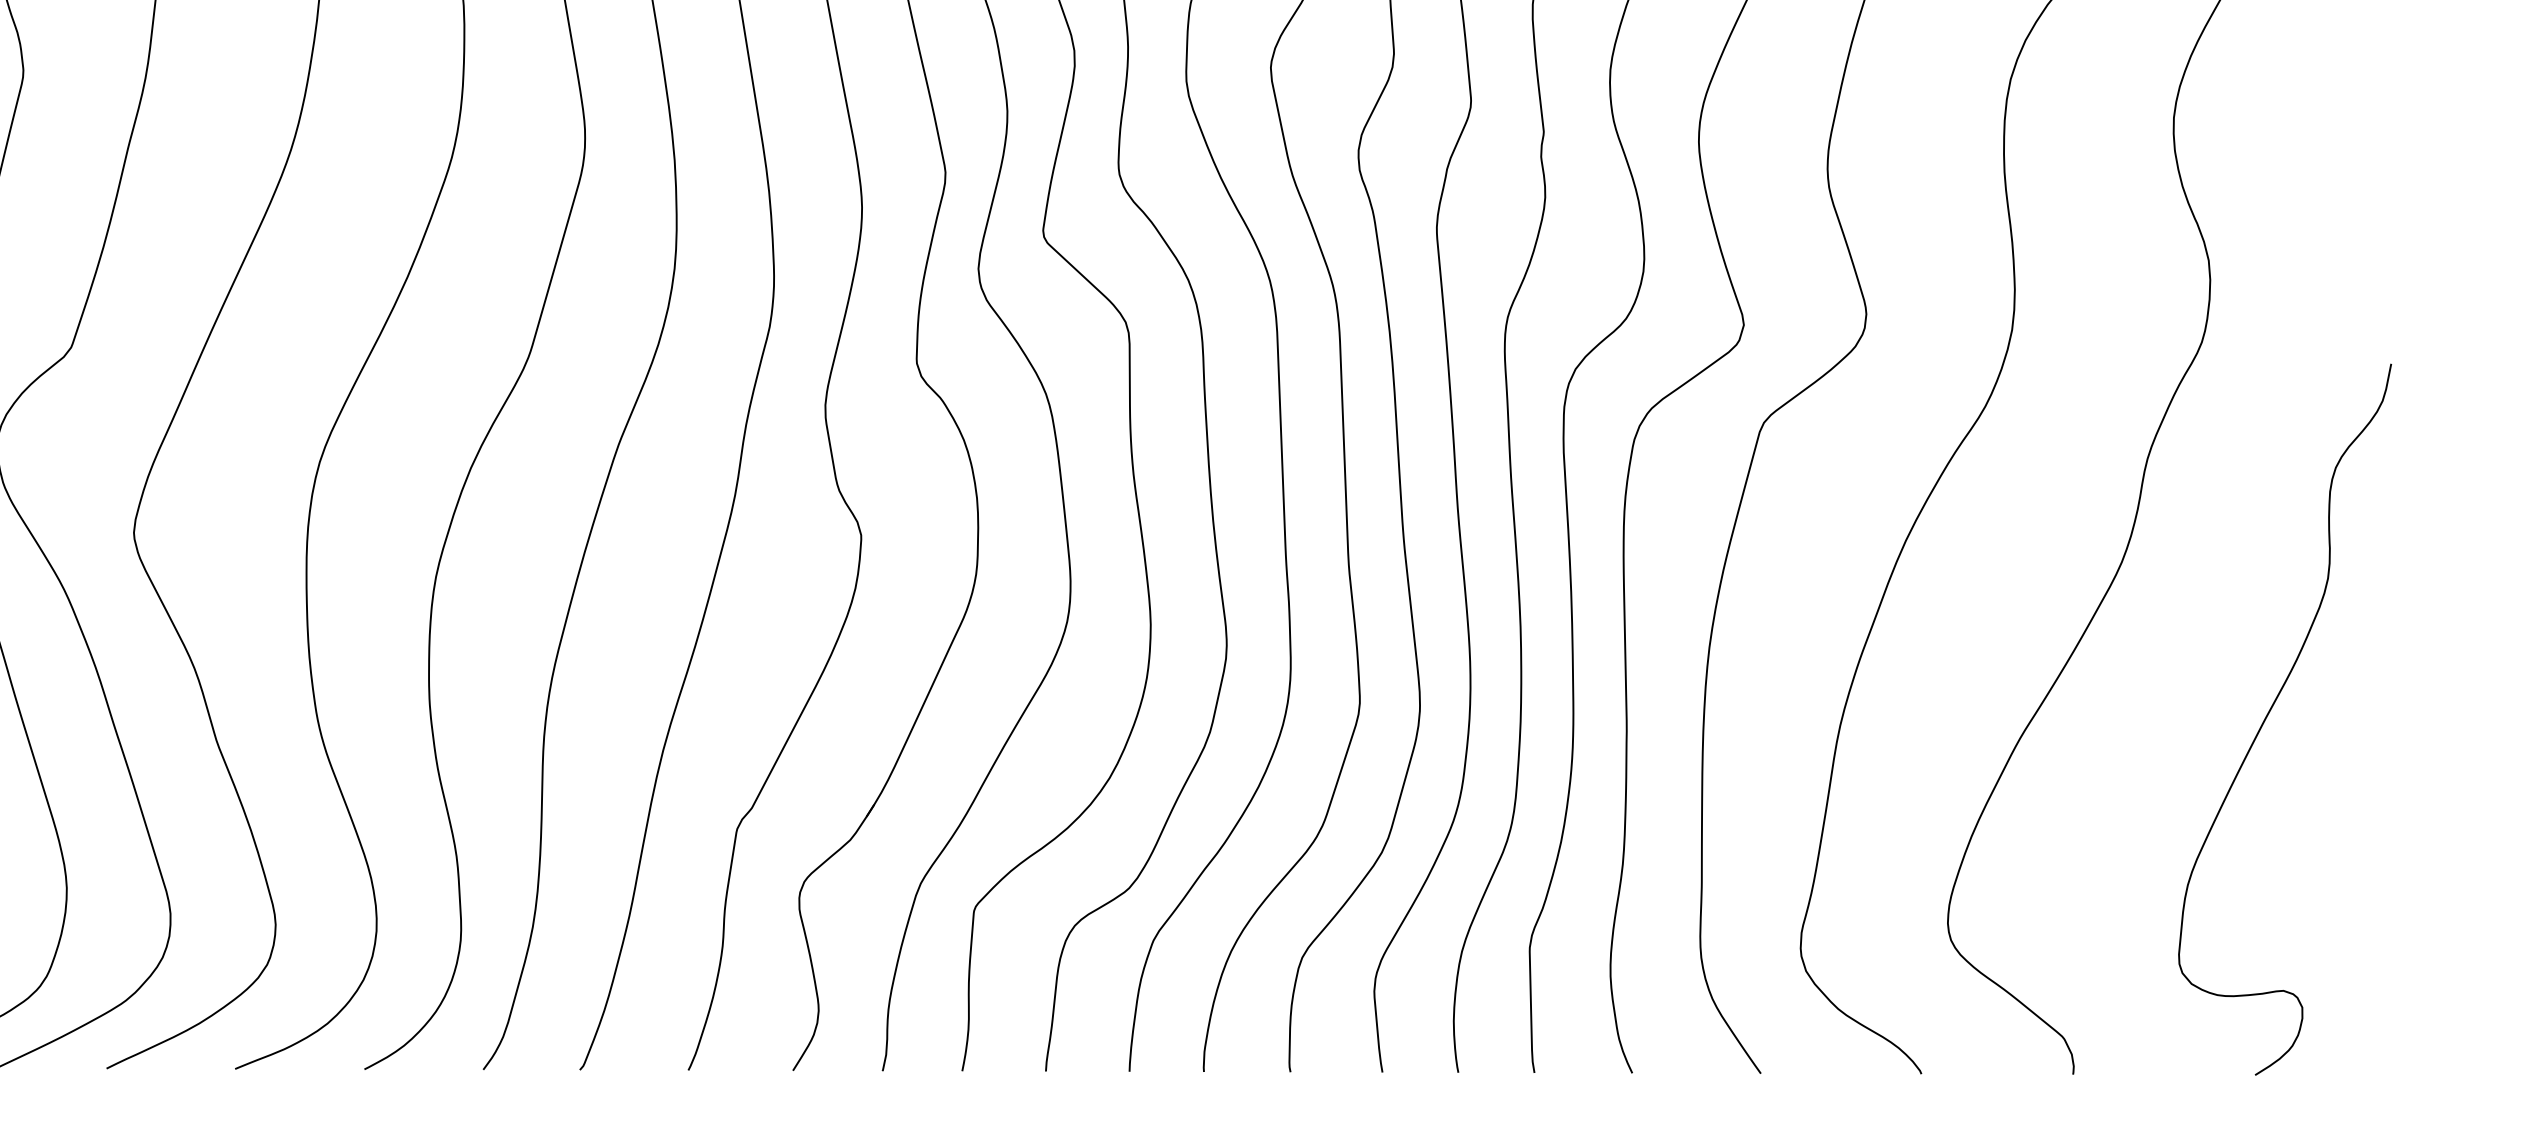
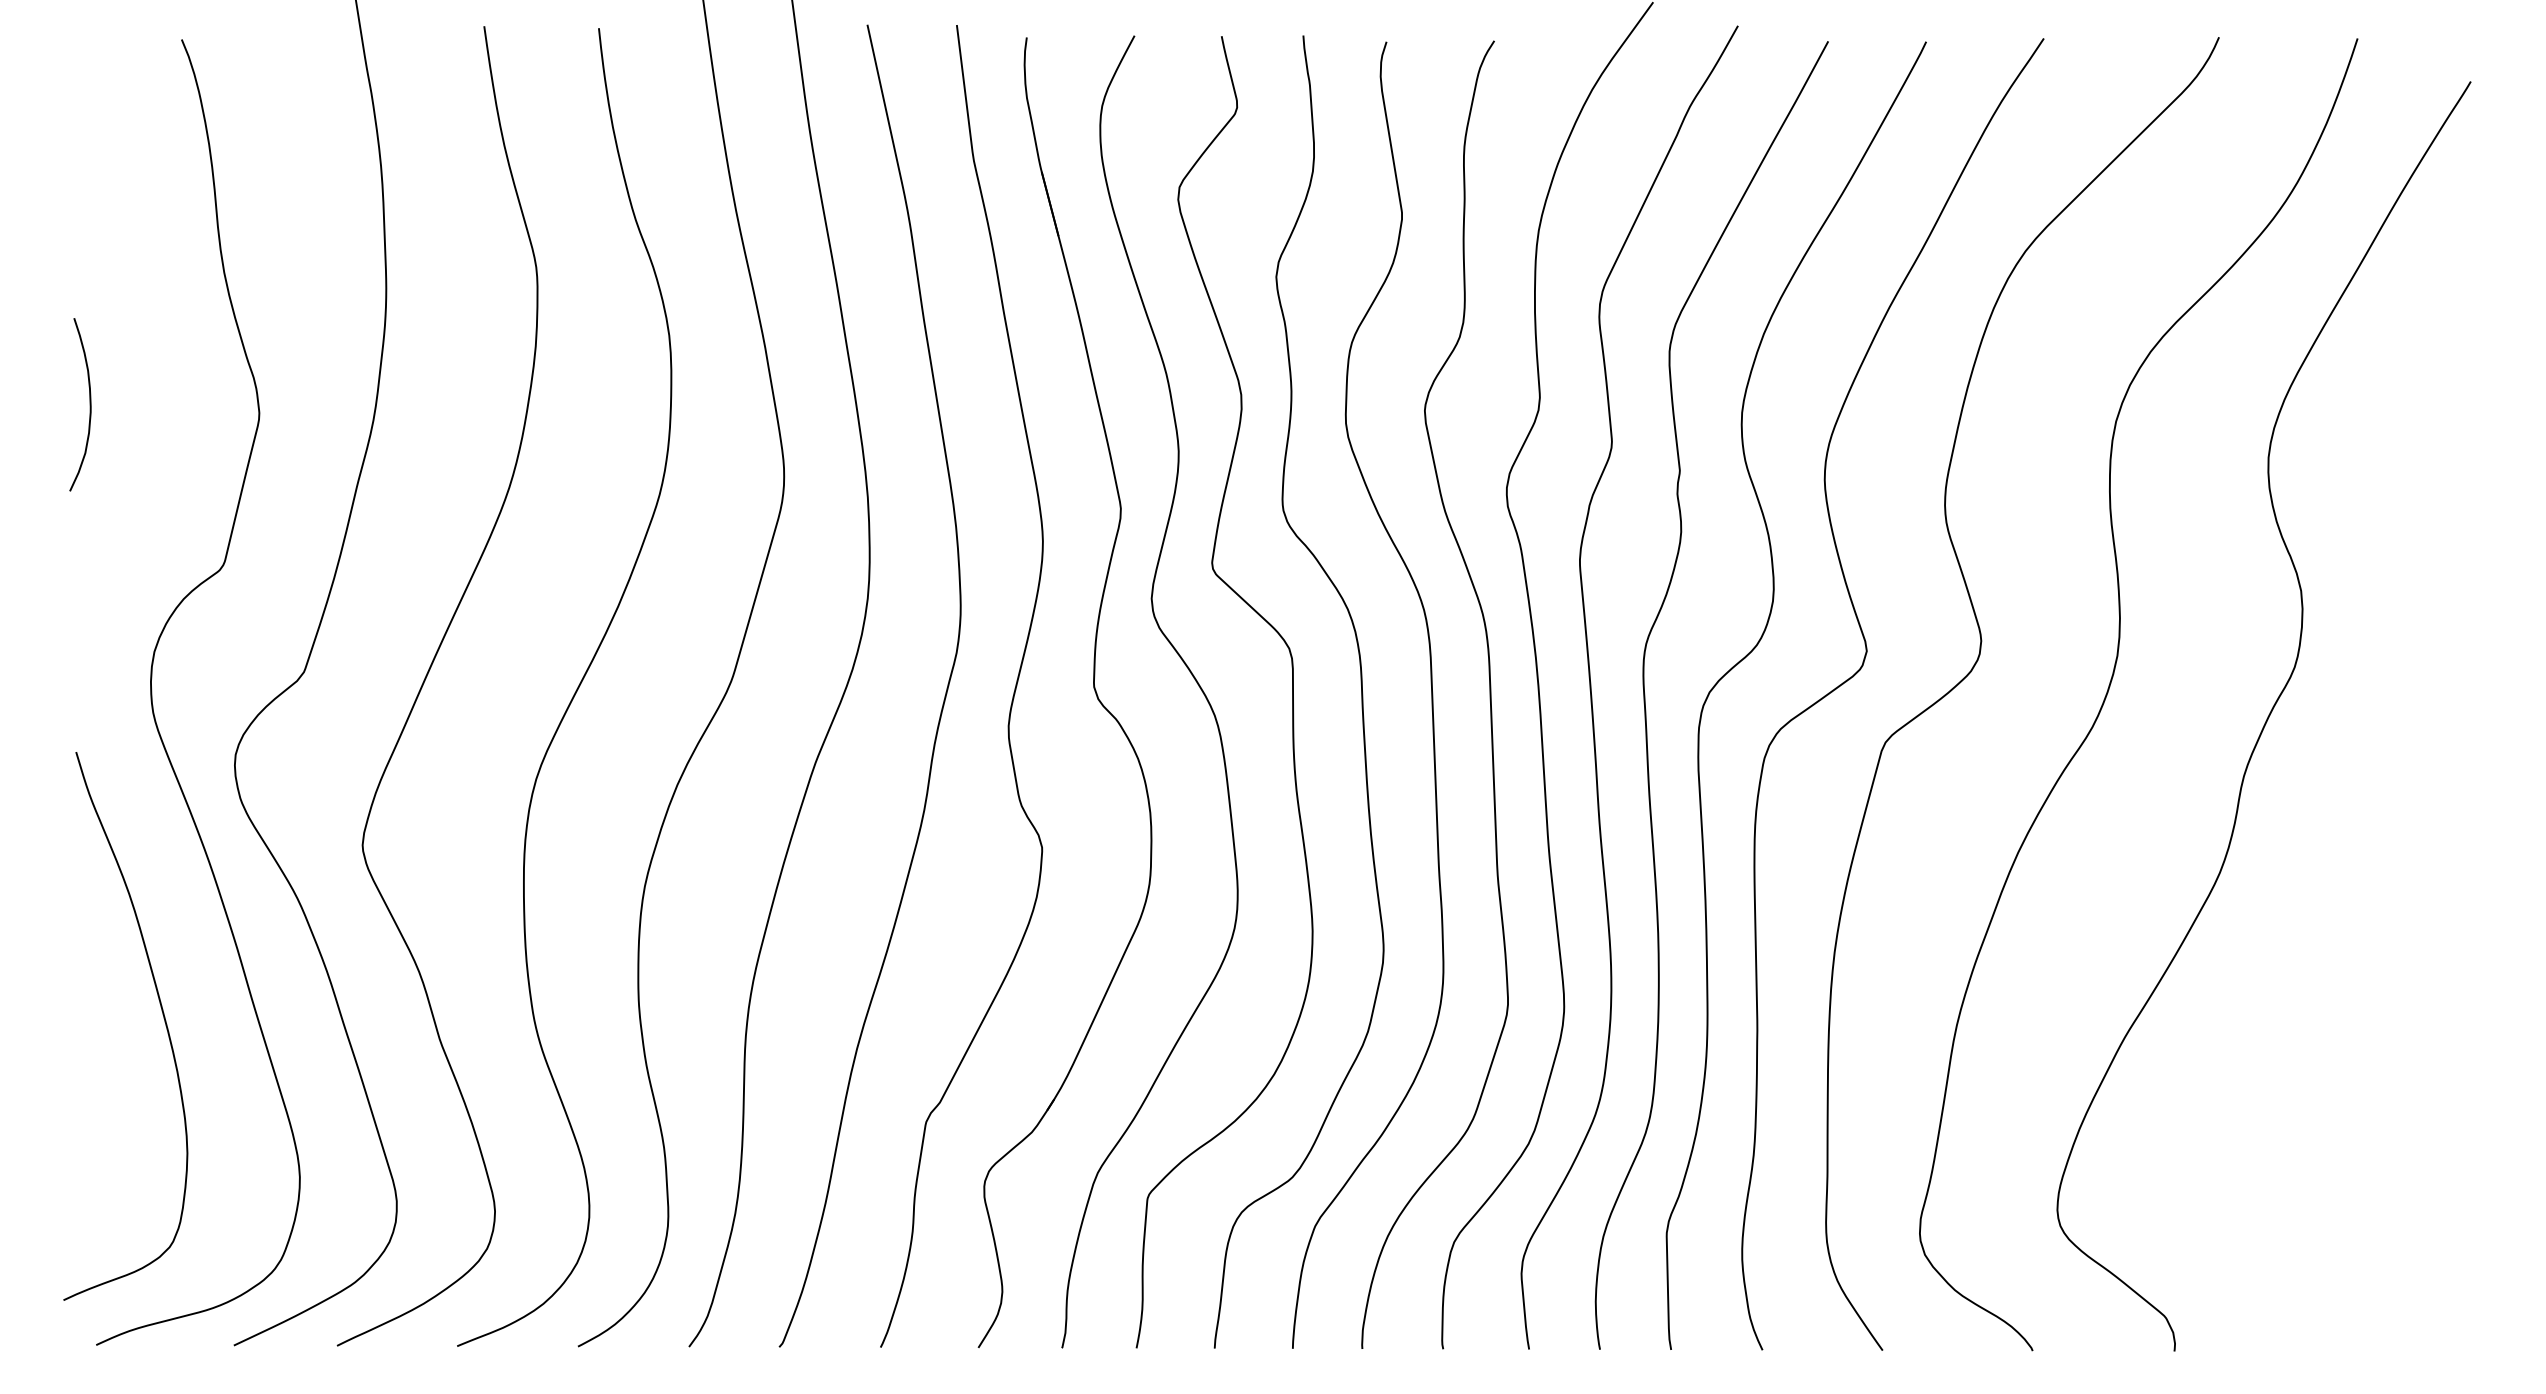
curve: (2270, 712) -> (2358, 1013), removed

